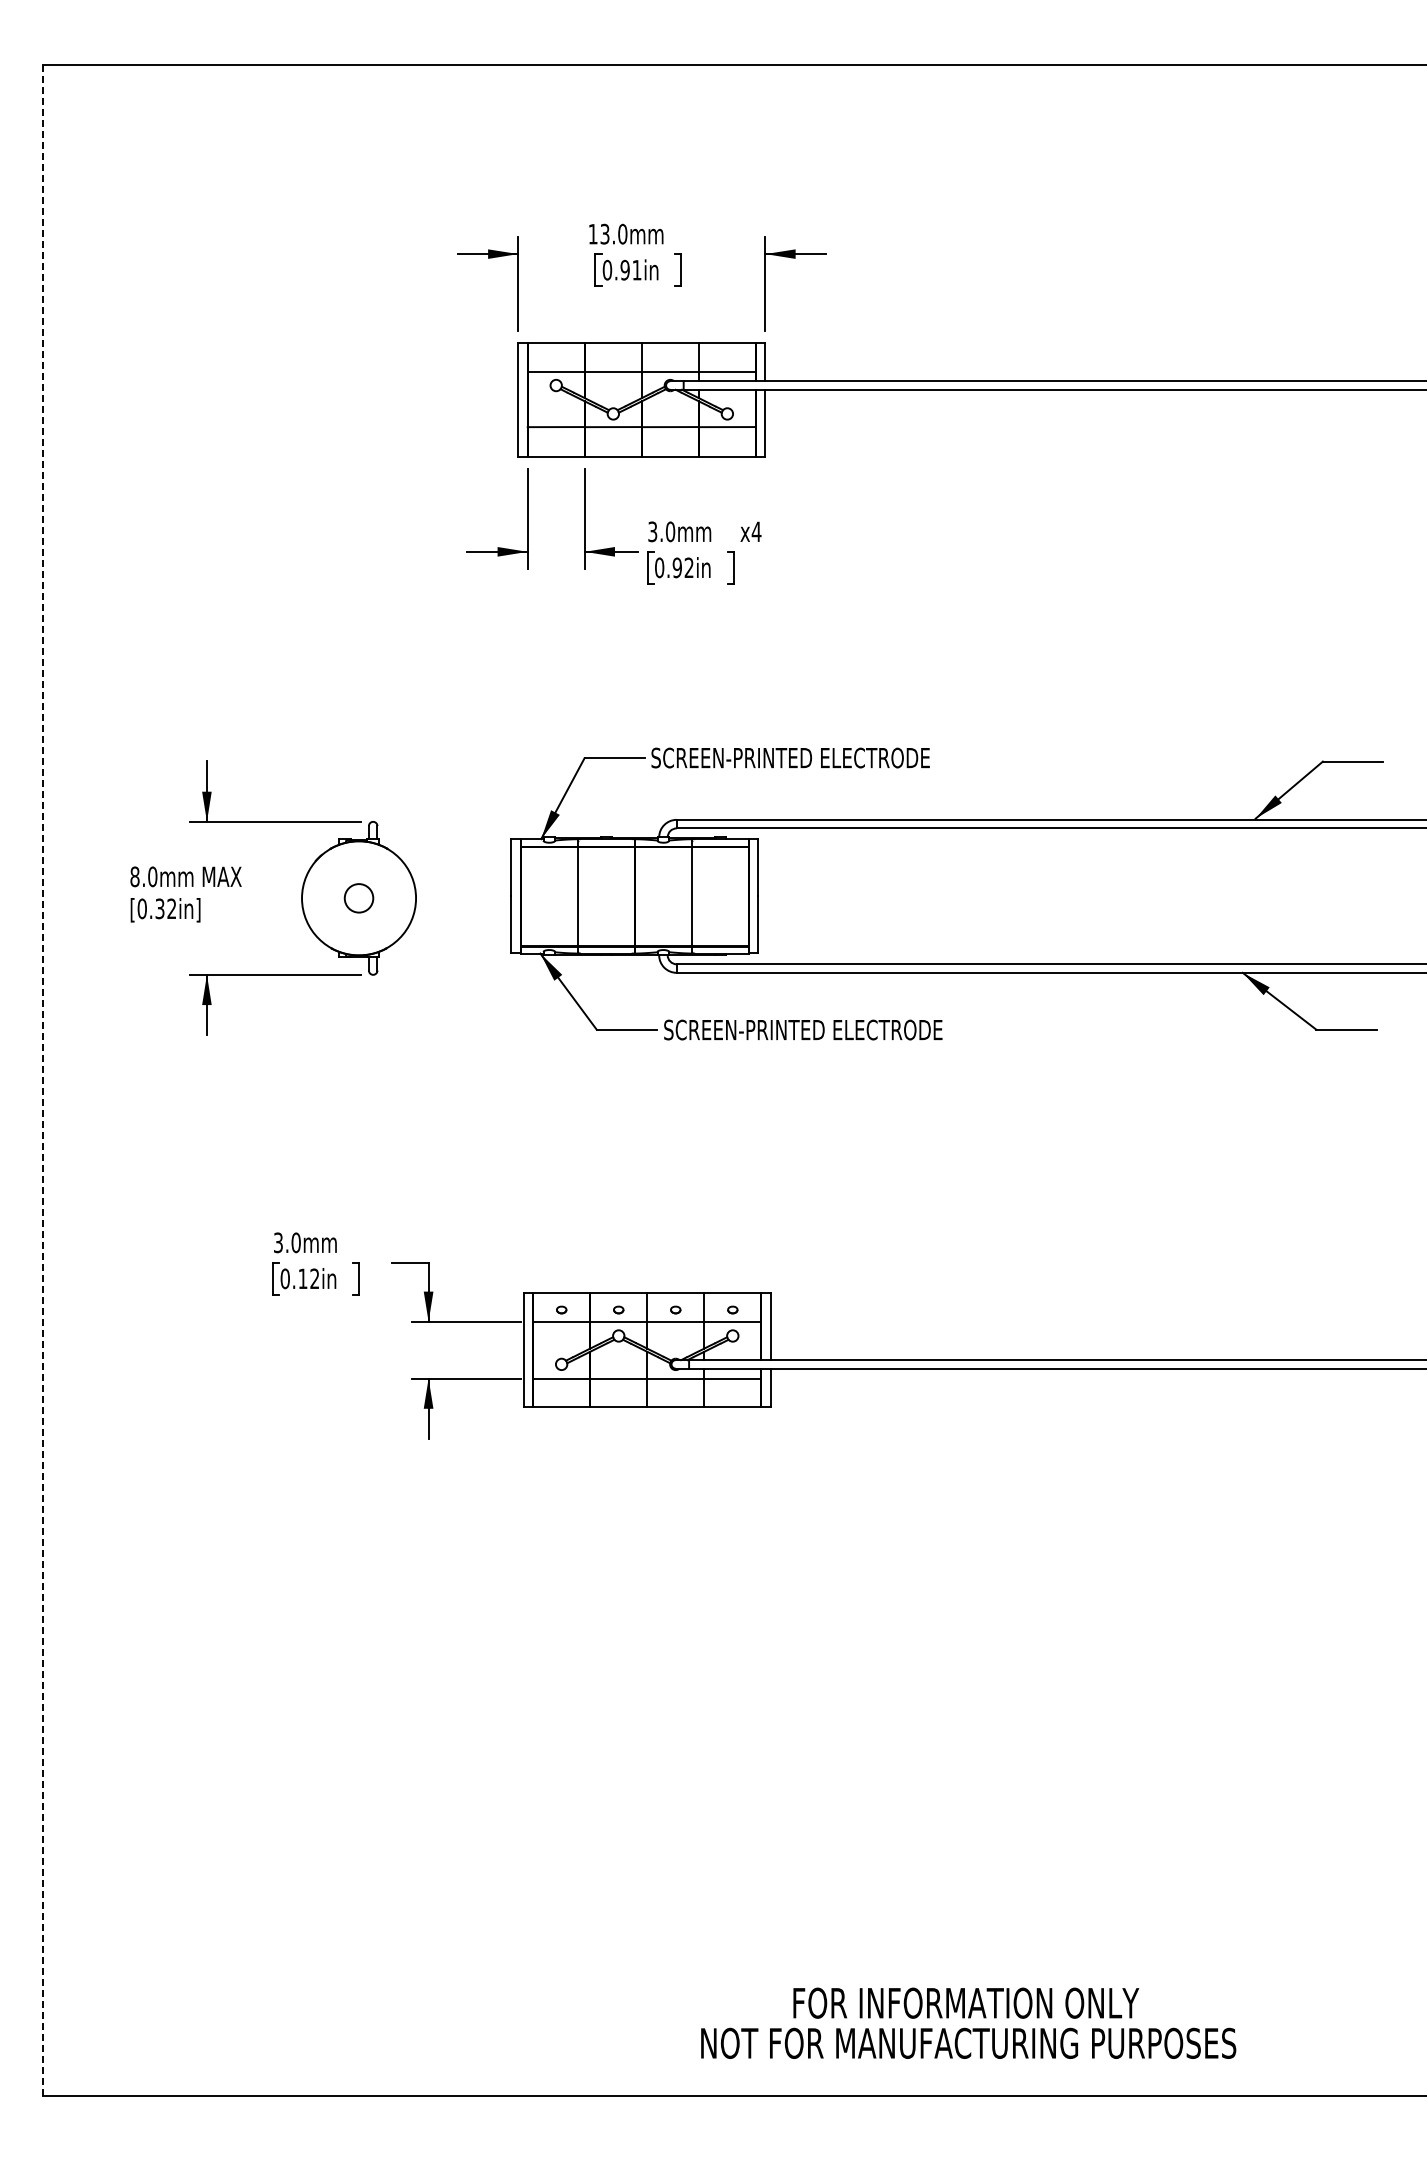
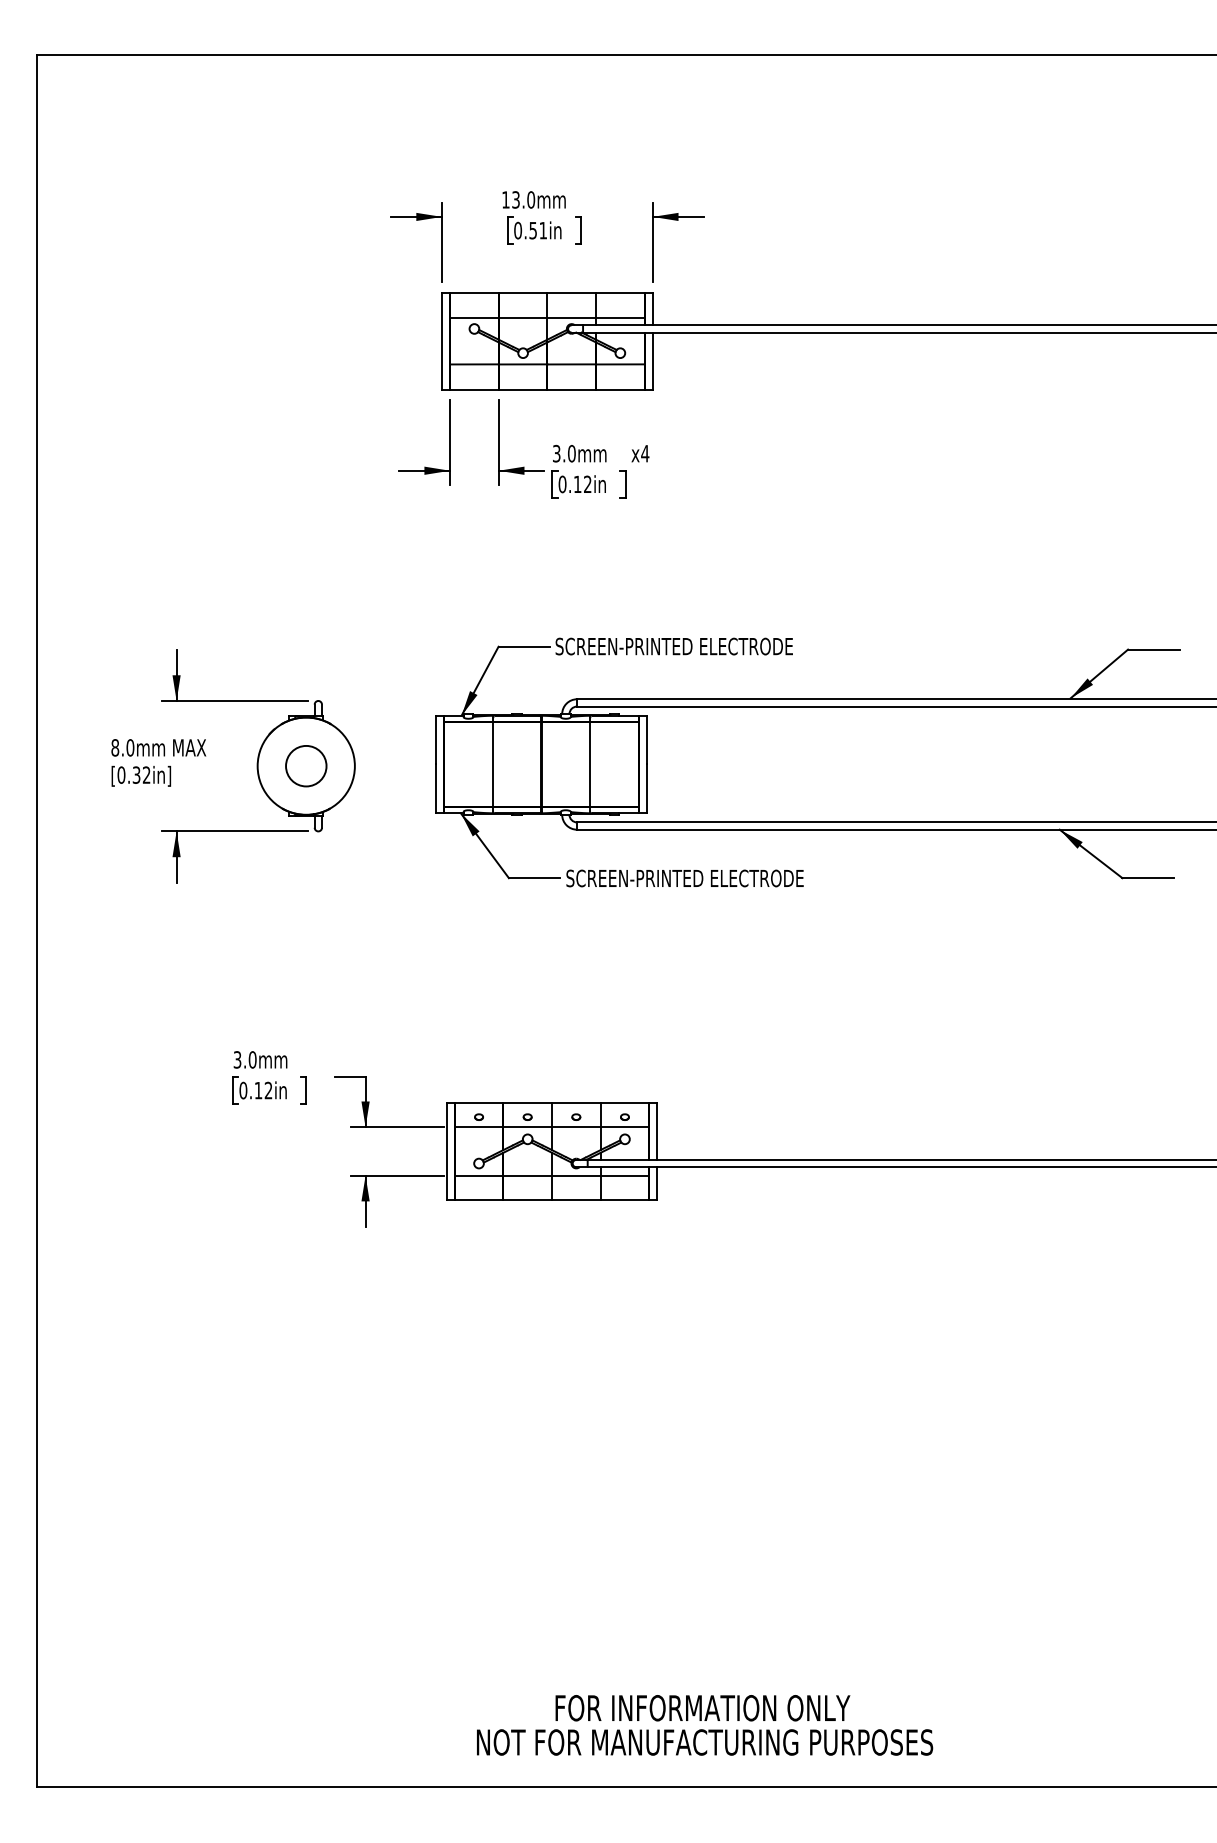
text: (624, 269) -> (532, 230), 0.91in -> 0.51in
text: (676, 567) -> (576, 484), 0.92in -> 0.12in
circle: (358, 898) -> (305, 766), size x1.67
line: (42, 1080) -> (36, 921), dashed -> solid
text: (968, 2022) -> (704, 1724), moved

